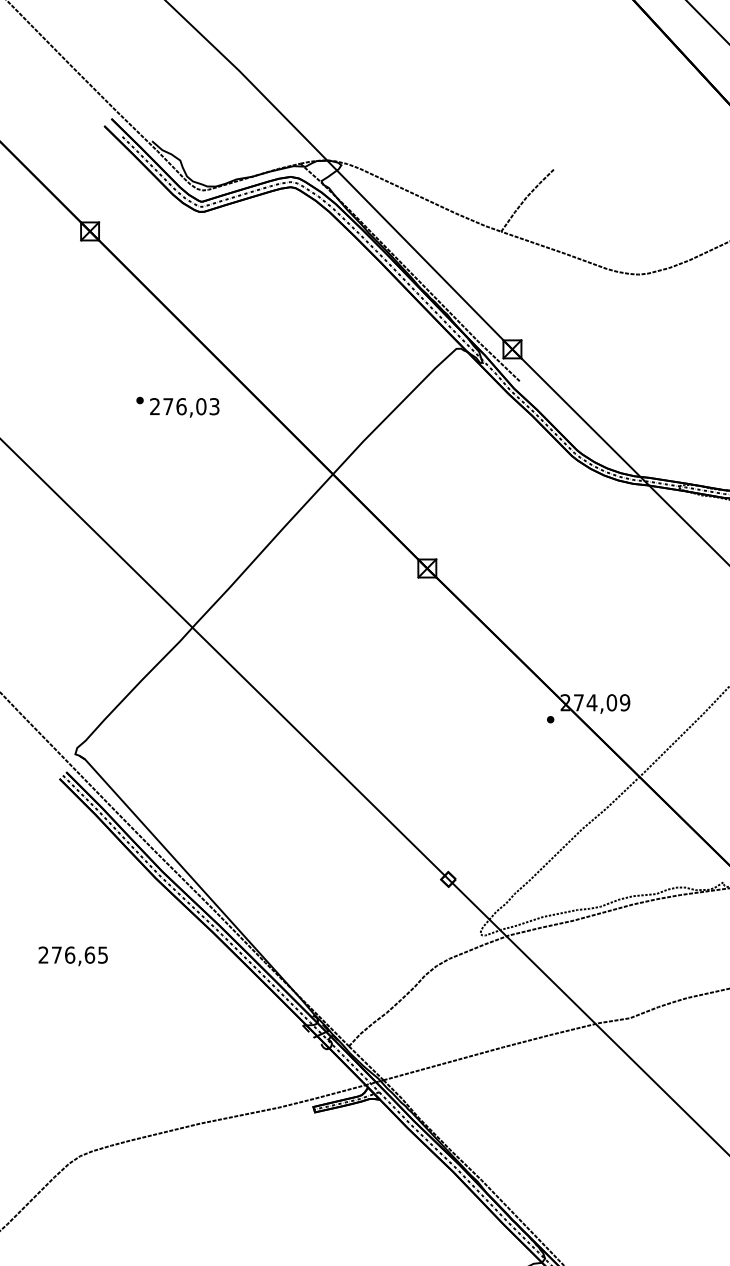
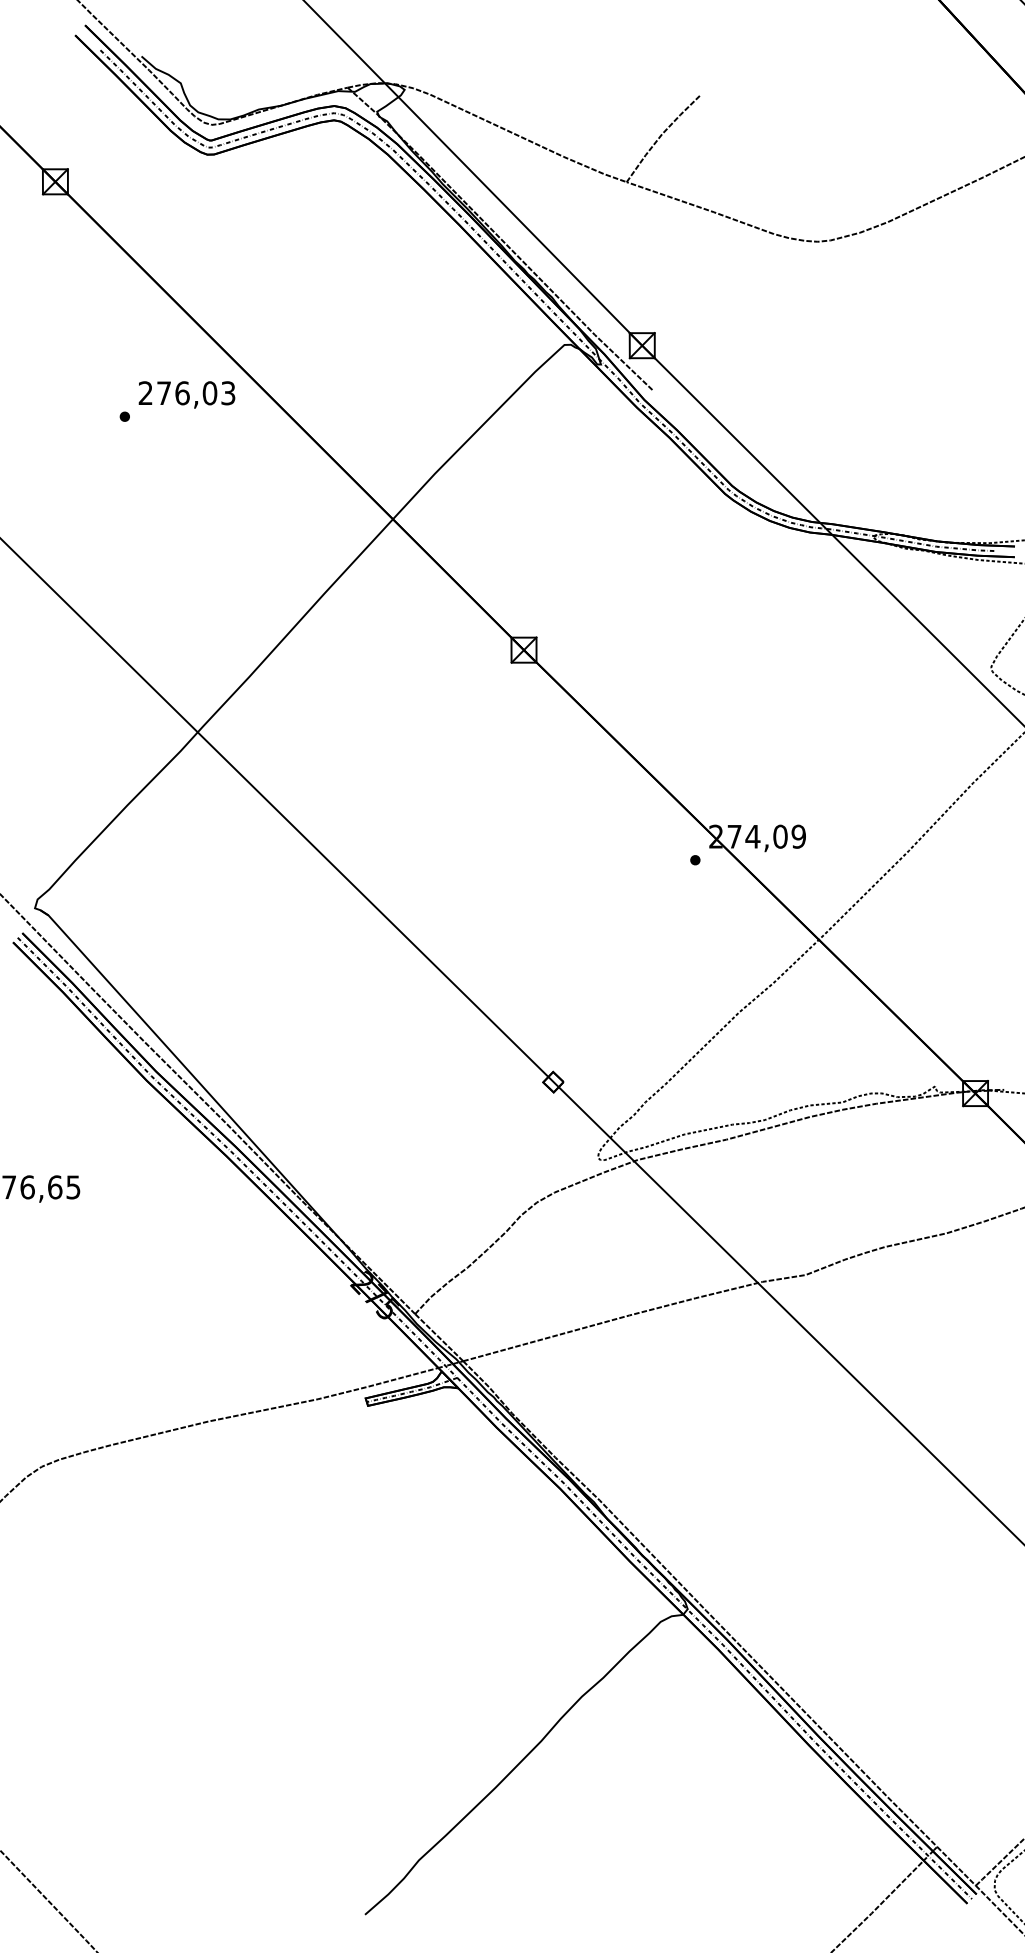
text: (184, 407) -> (186, 394), moved

